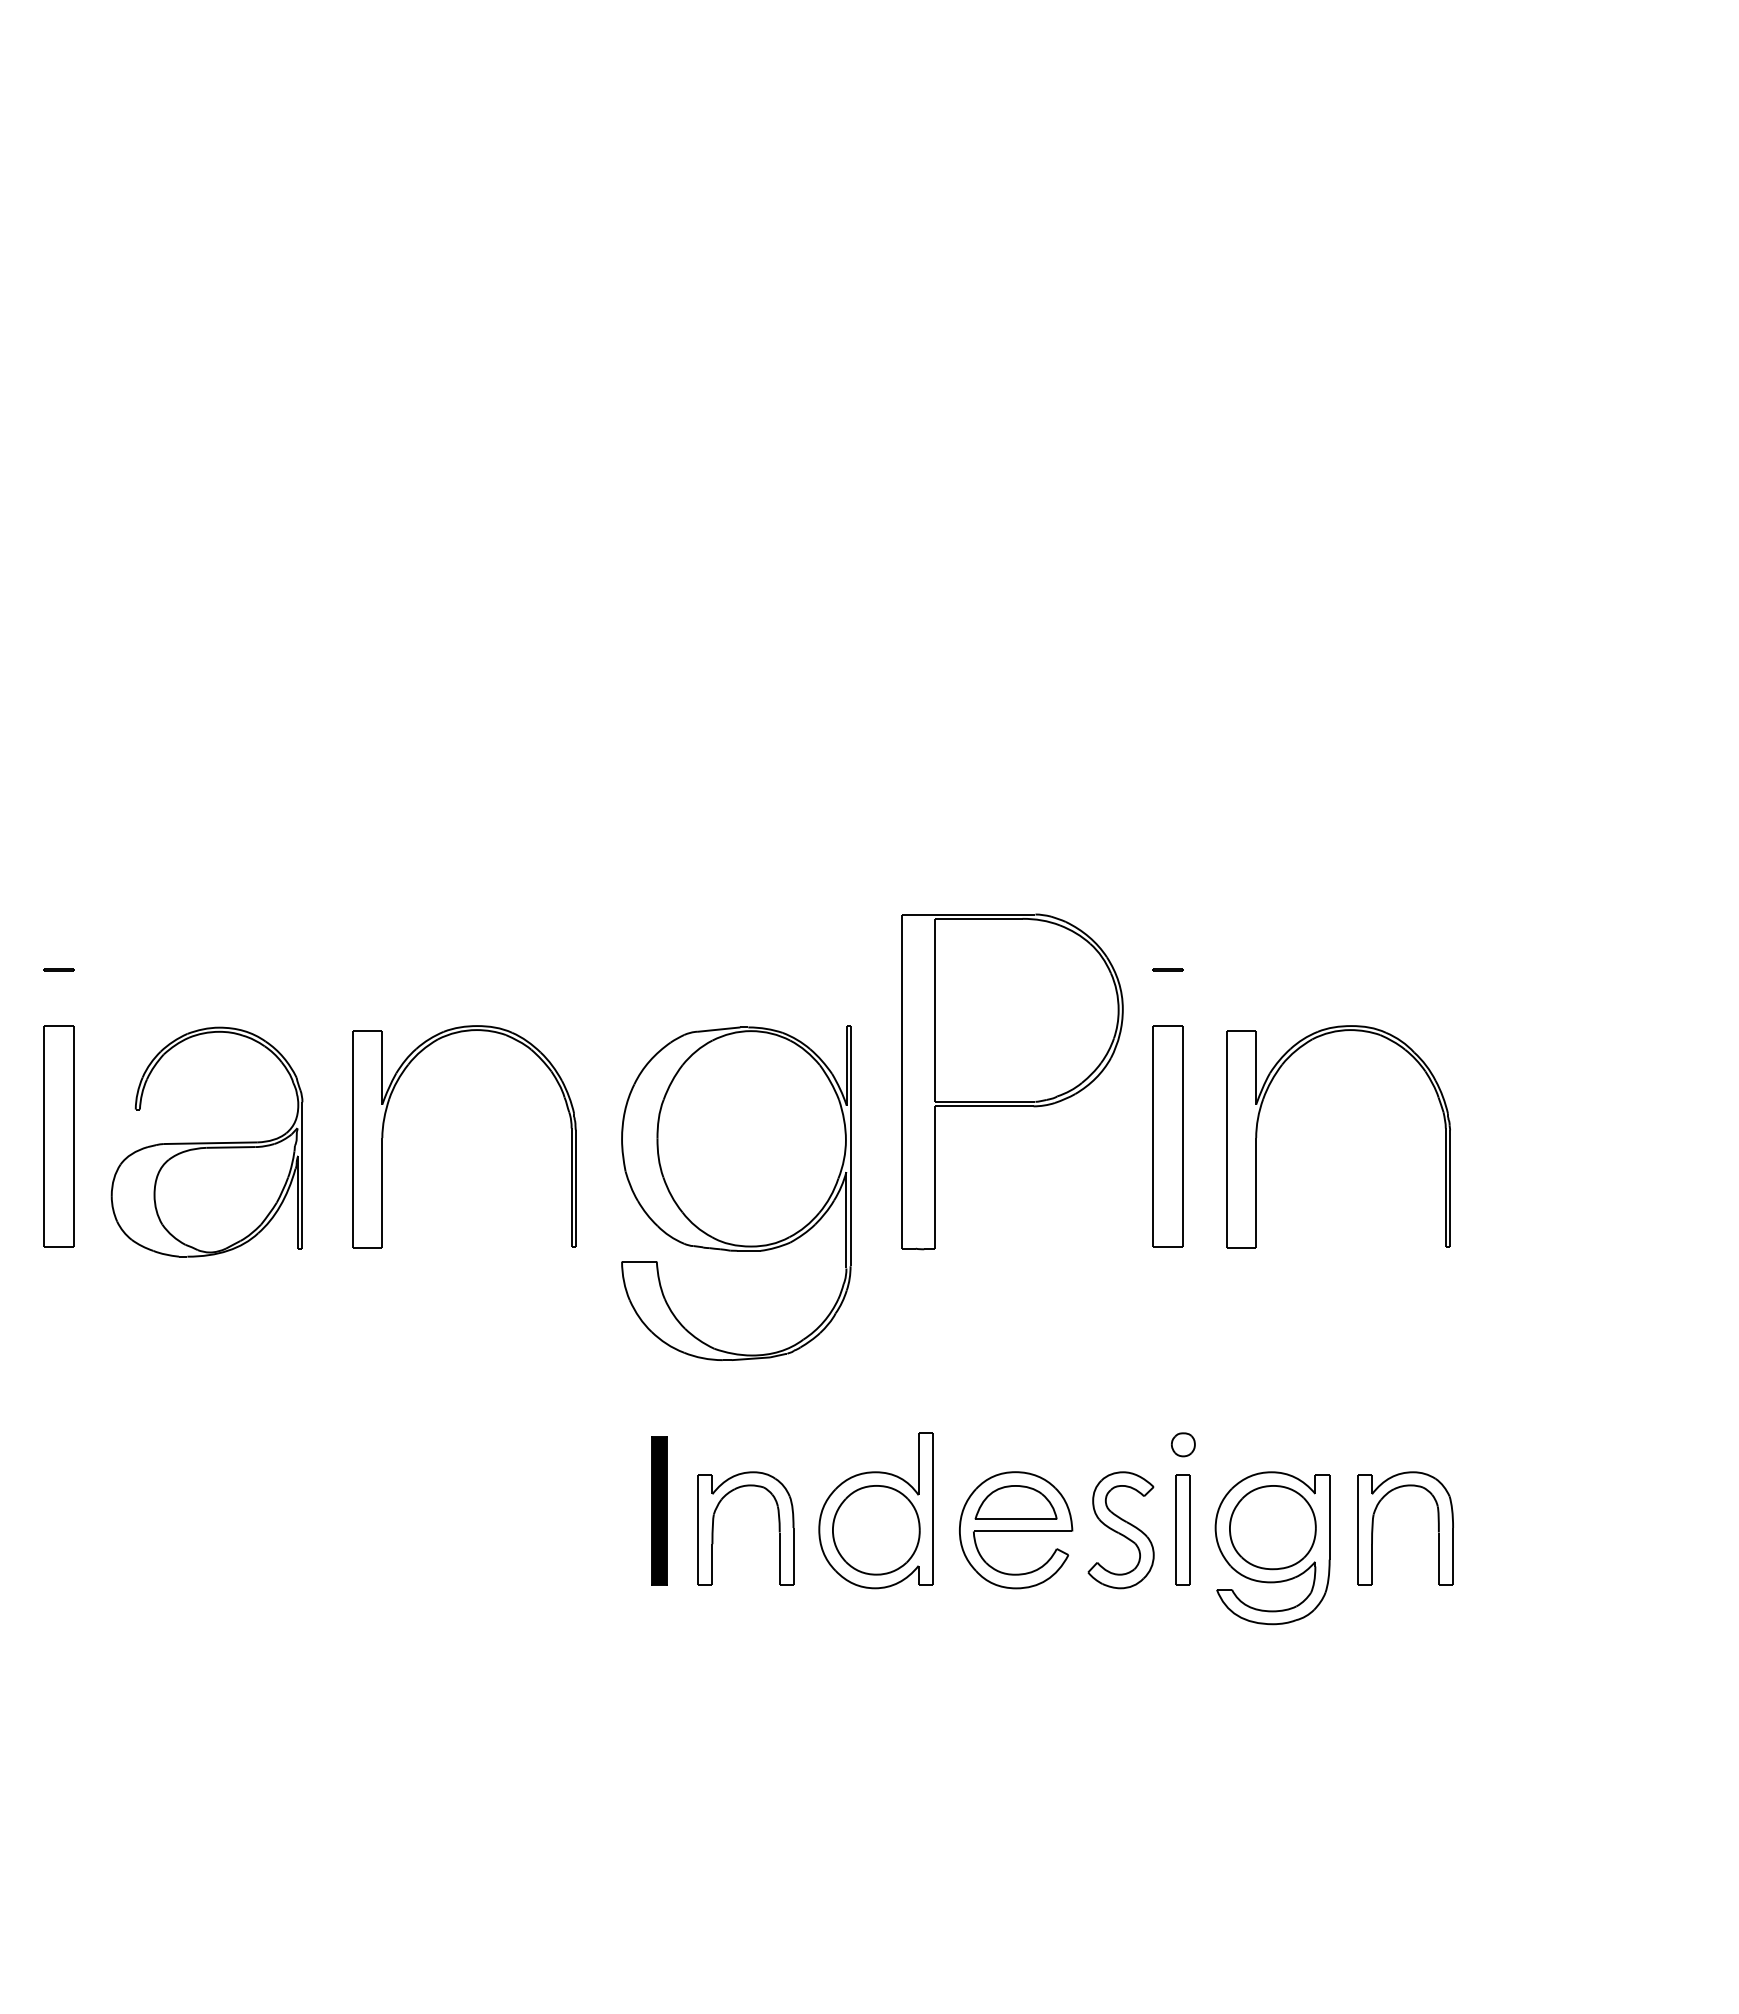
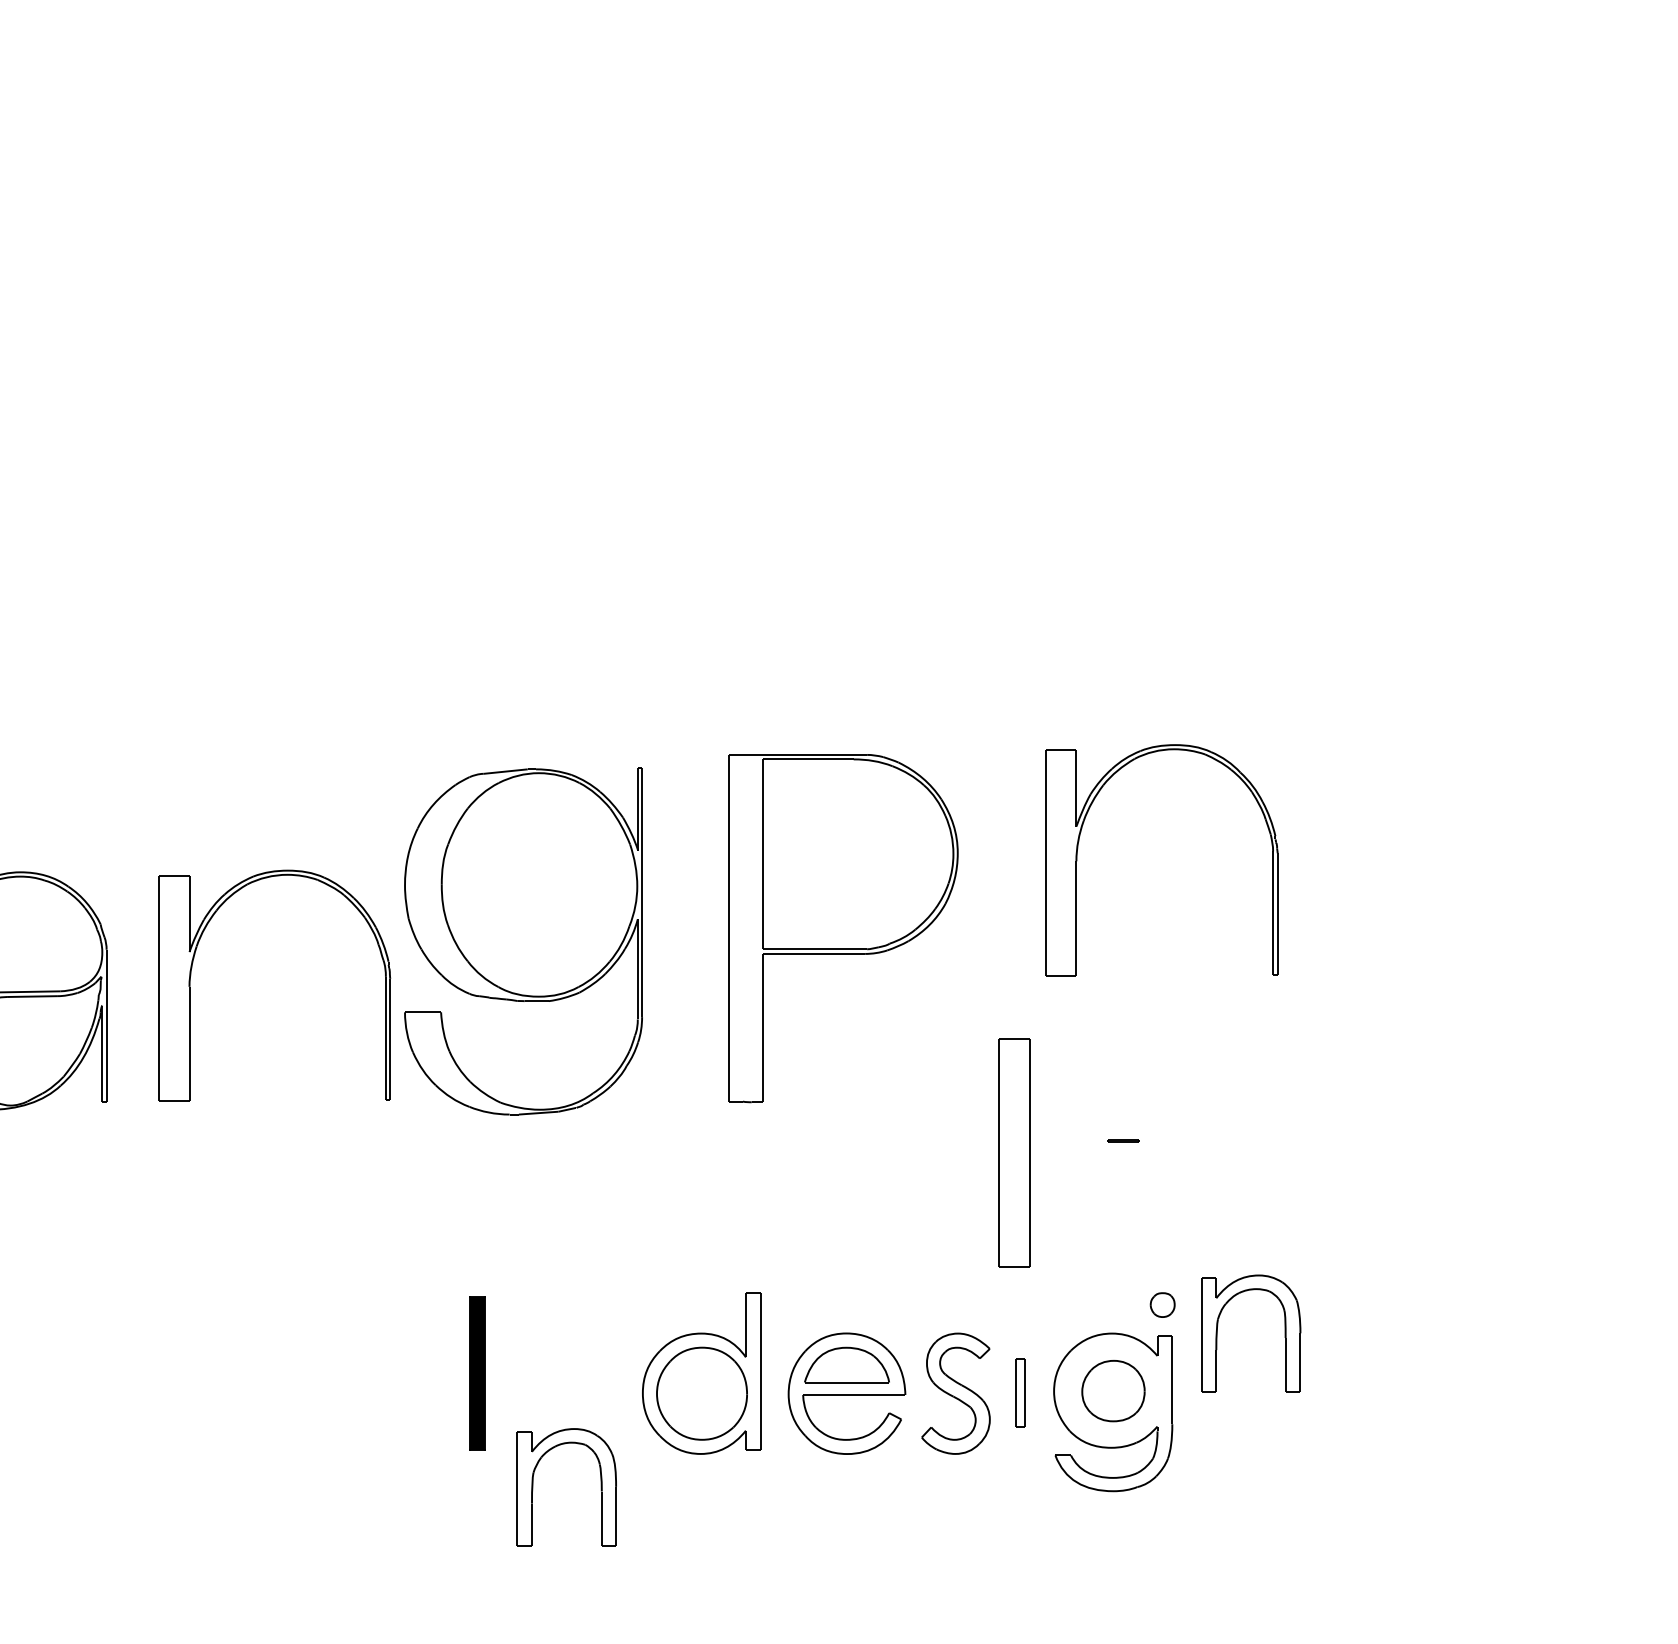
line: (1167, 969) -> (1123, 1140), moved
part: (1167, 1136) -> (1014, 1153), moved
part: (1257, 1136) -> (1077, 859), moved
part: (736, 1192) -> (523, 940), moved
part: (1183, 1444) -> (1162, 1304), moved
part: (1272, 1527) -> (1113, 1390), size x0.7
part: (713, 1528) -> (533, 1487), moved
part: (1373, 1528) -> (1217, 1333), moved
part: (1182, 1529) -> (1019, 1392), size x0.6

